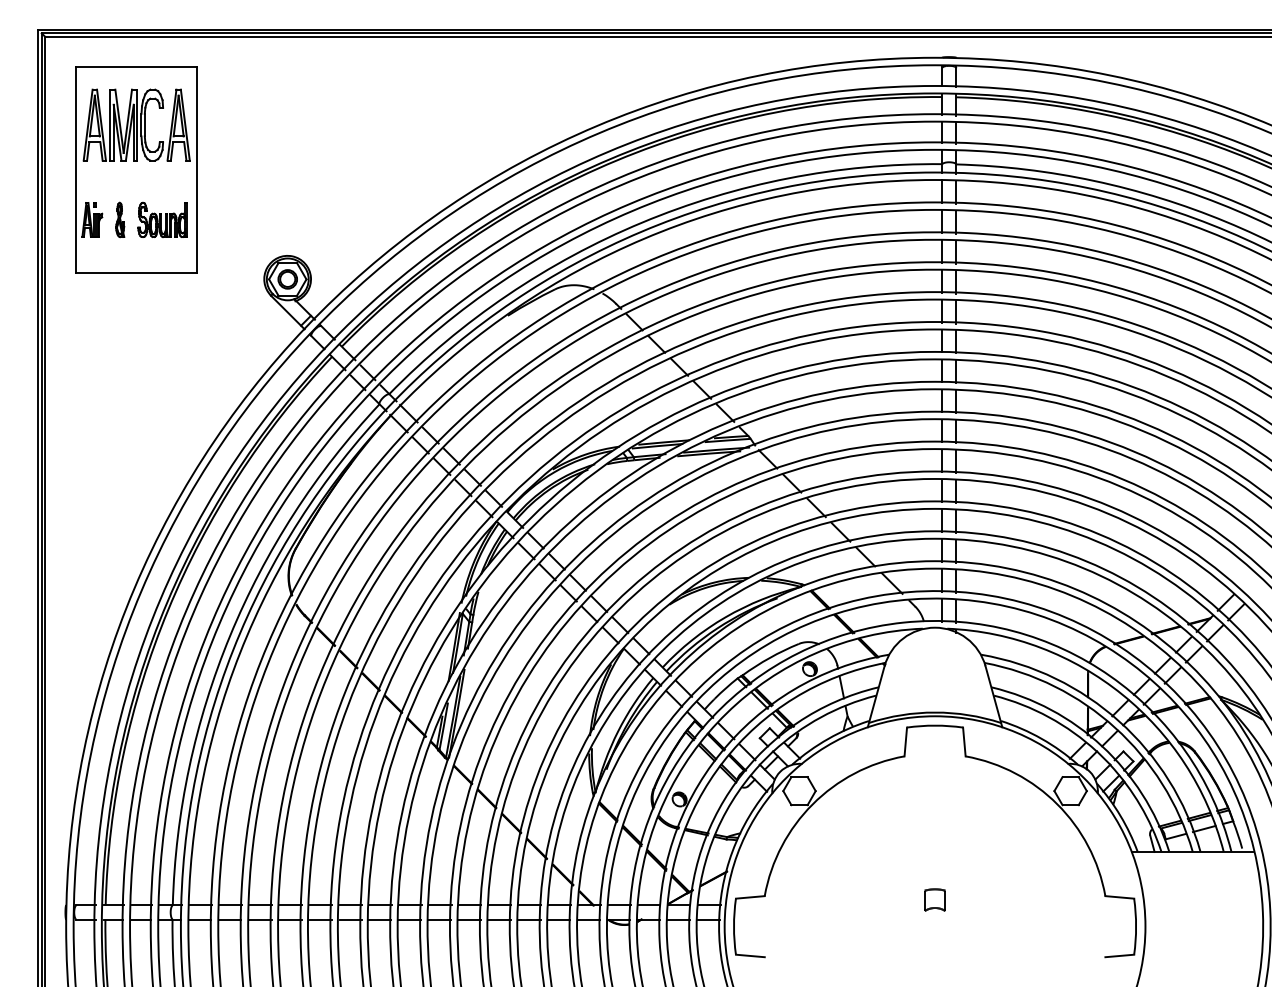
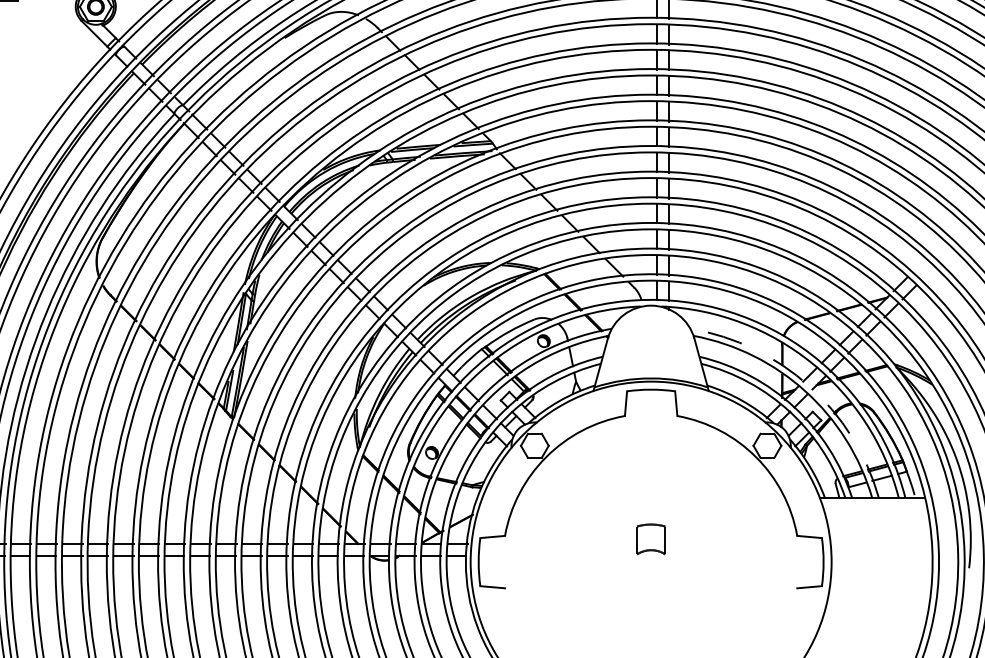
arc: (1119, 721) -> (809, 386), solid -> dashed
part: (934, 899) -> (650, 538), size x1.6

